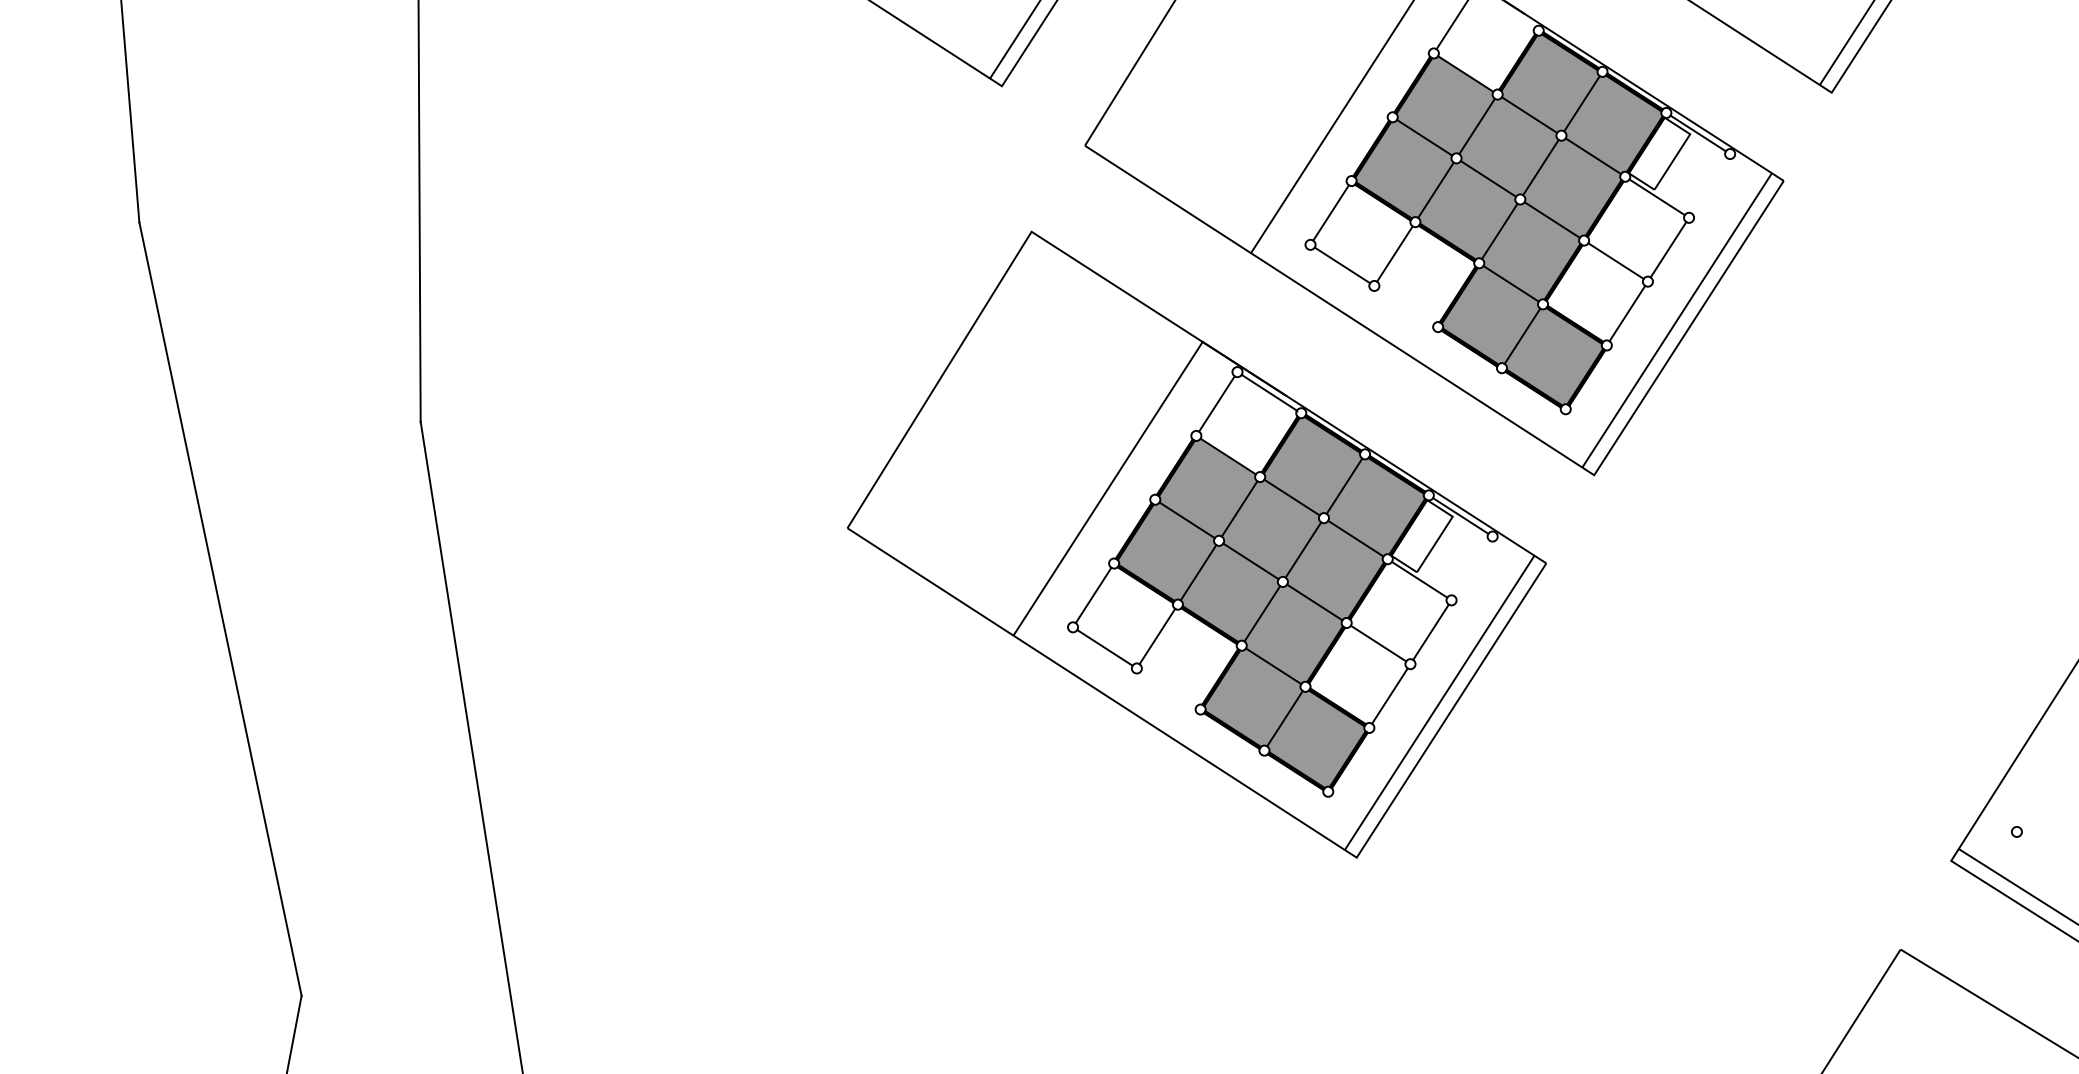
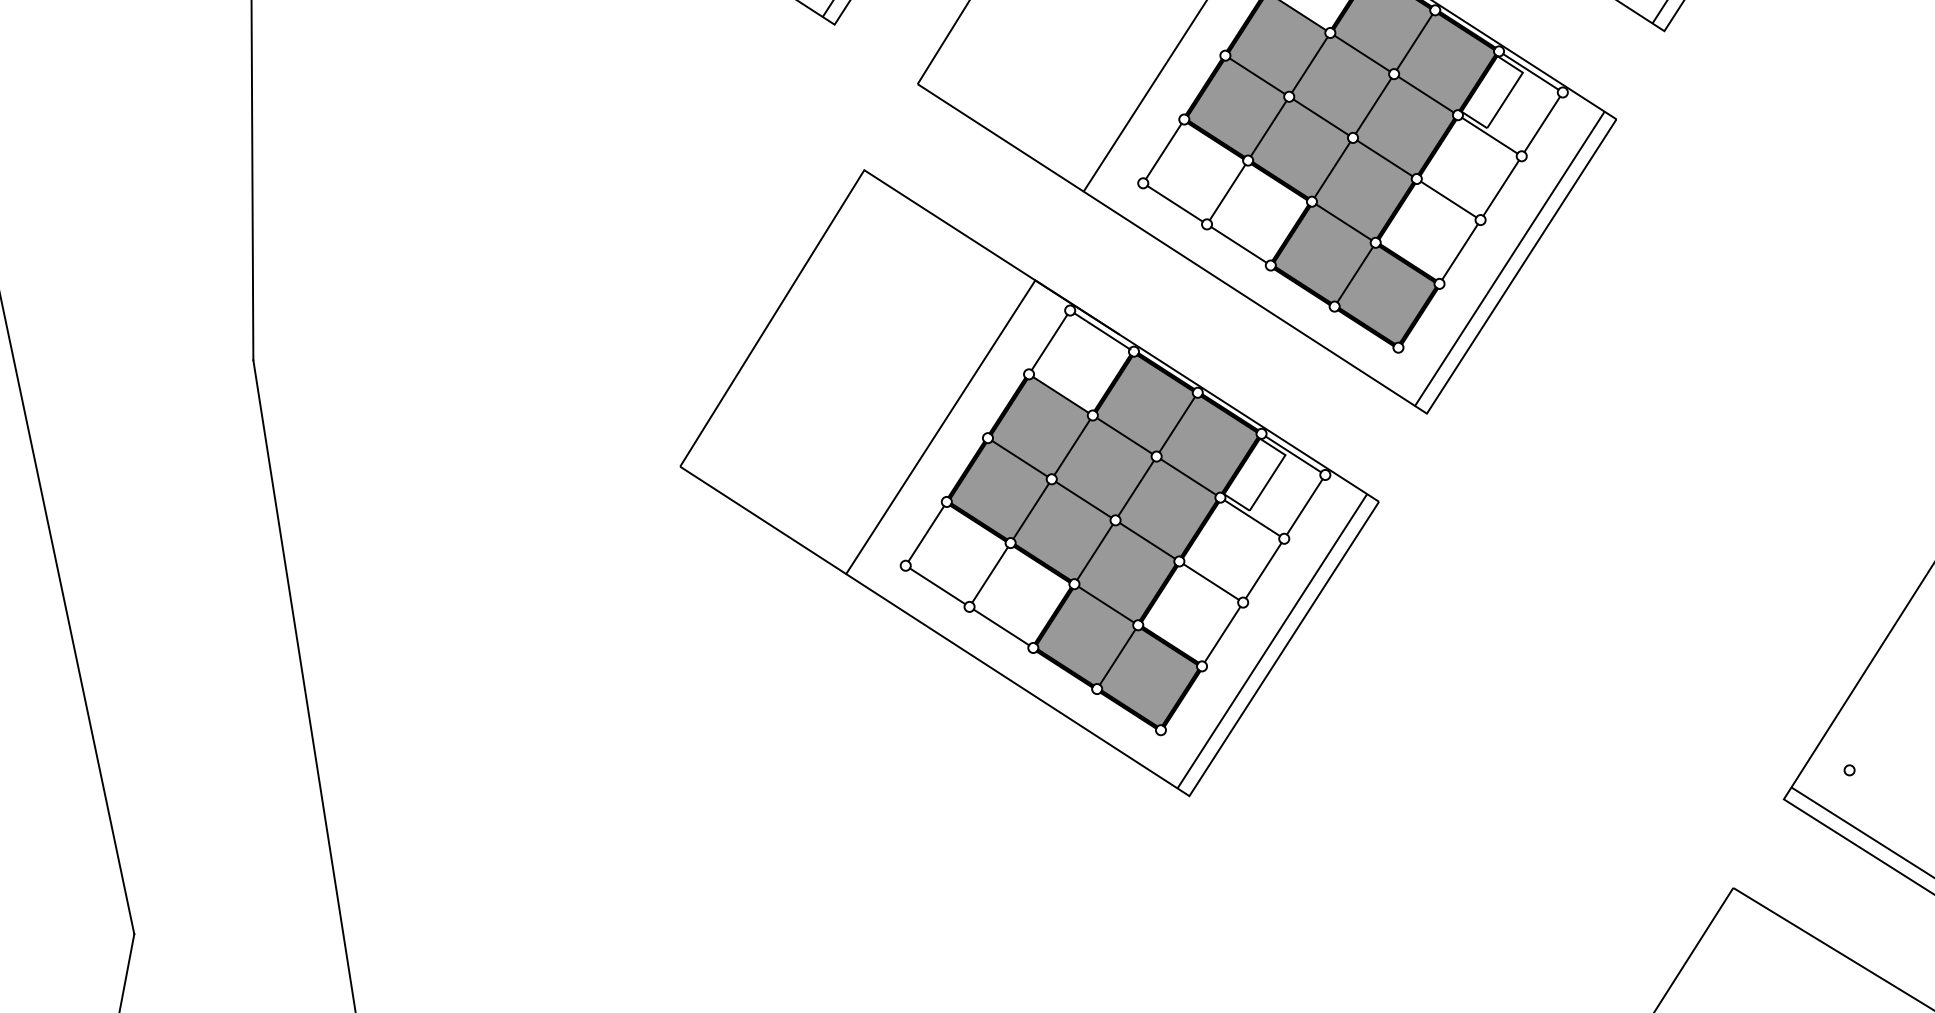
line: (1709, 185) -> (1542, 123), added
line: (1405, 306) -> (1238, 244), added
line: (1471, 568) -> (1304, 506), added
line: (1168, 688) -> (1001, 626), added

